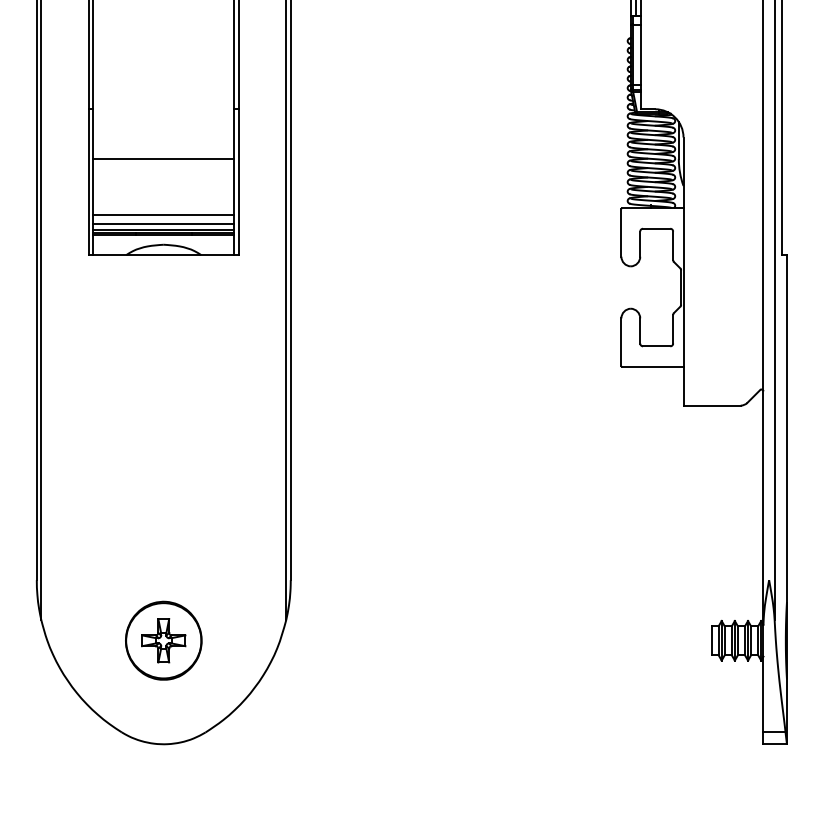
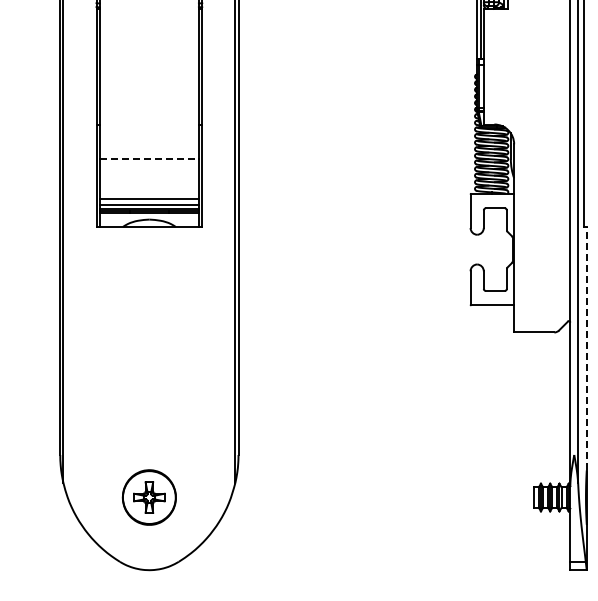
line: (163, 159) -> (149, 159), solid -> dashed
line: (786, 428) -> (586, 348), solid -> dashed

